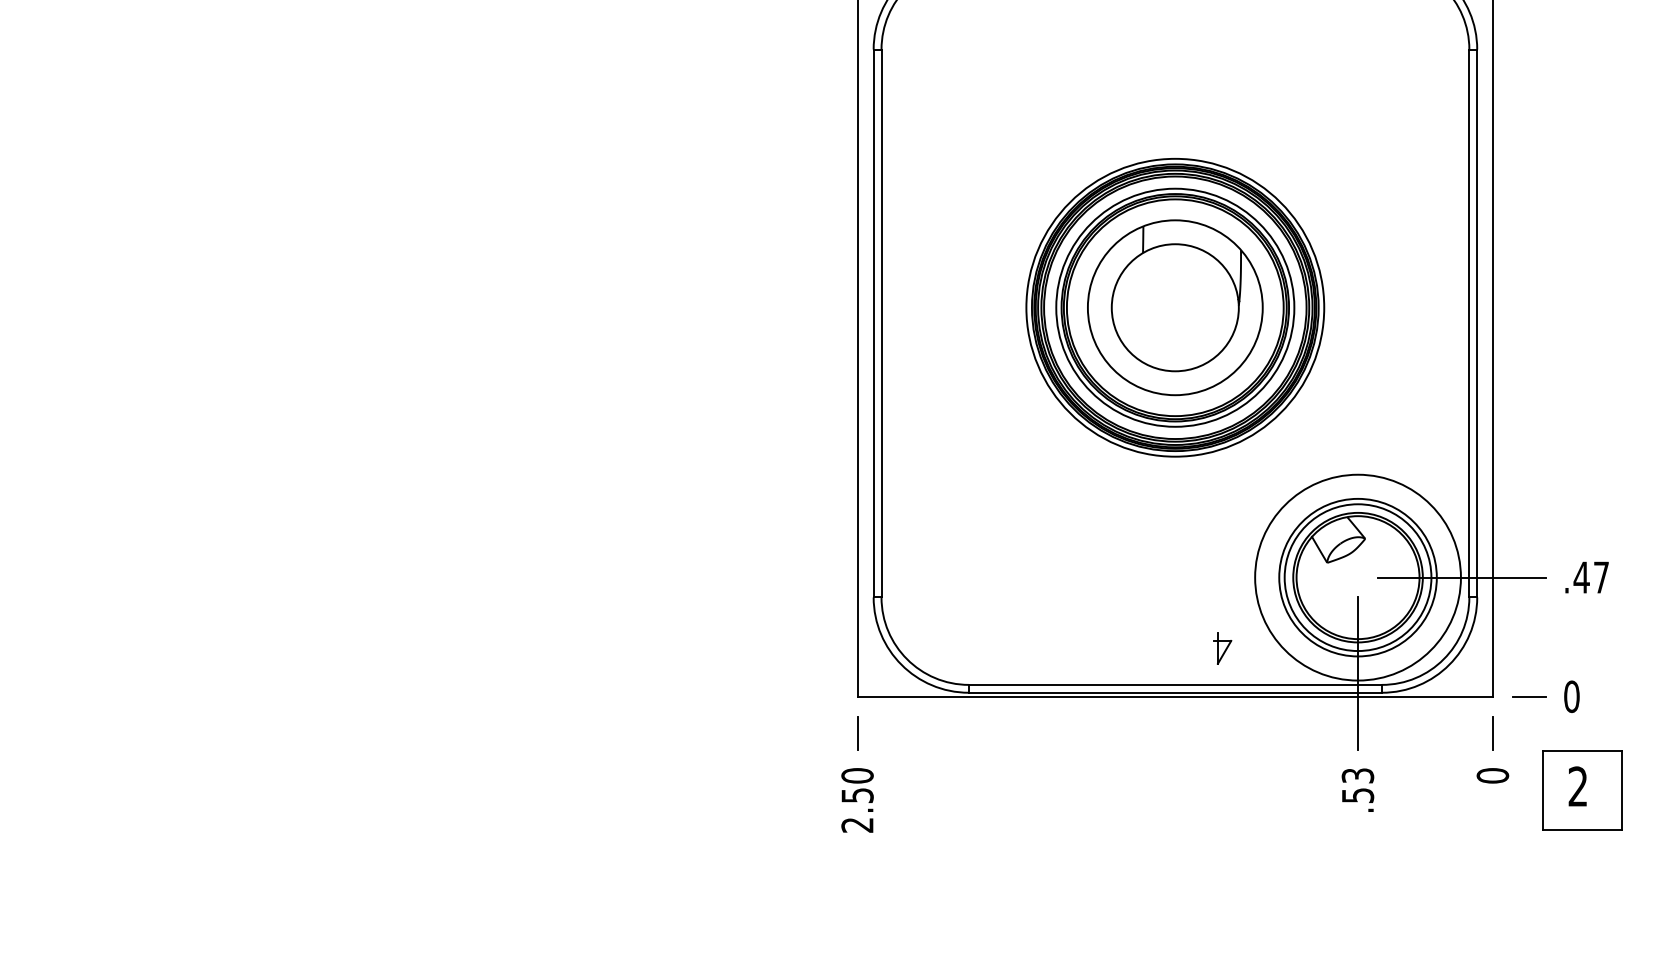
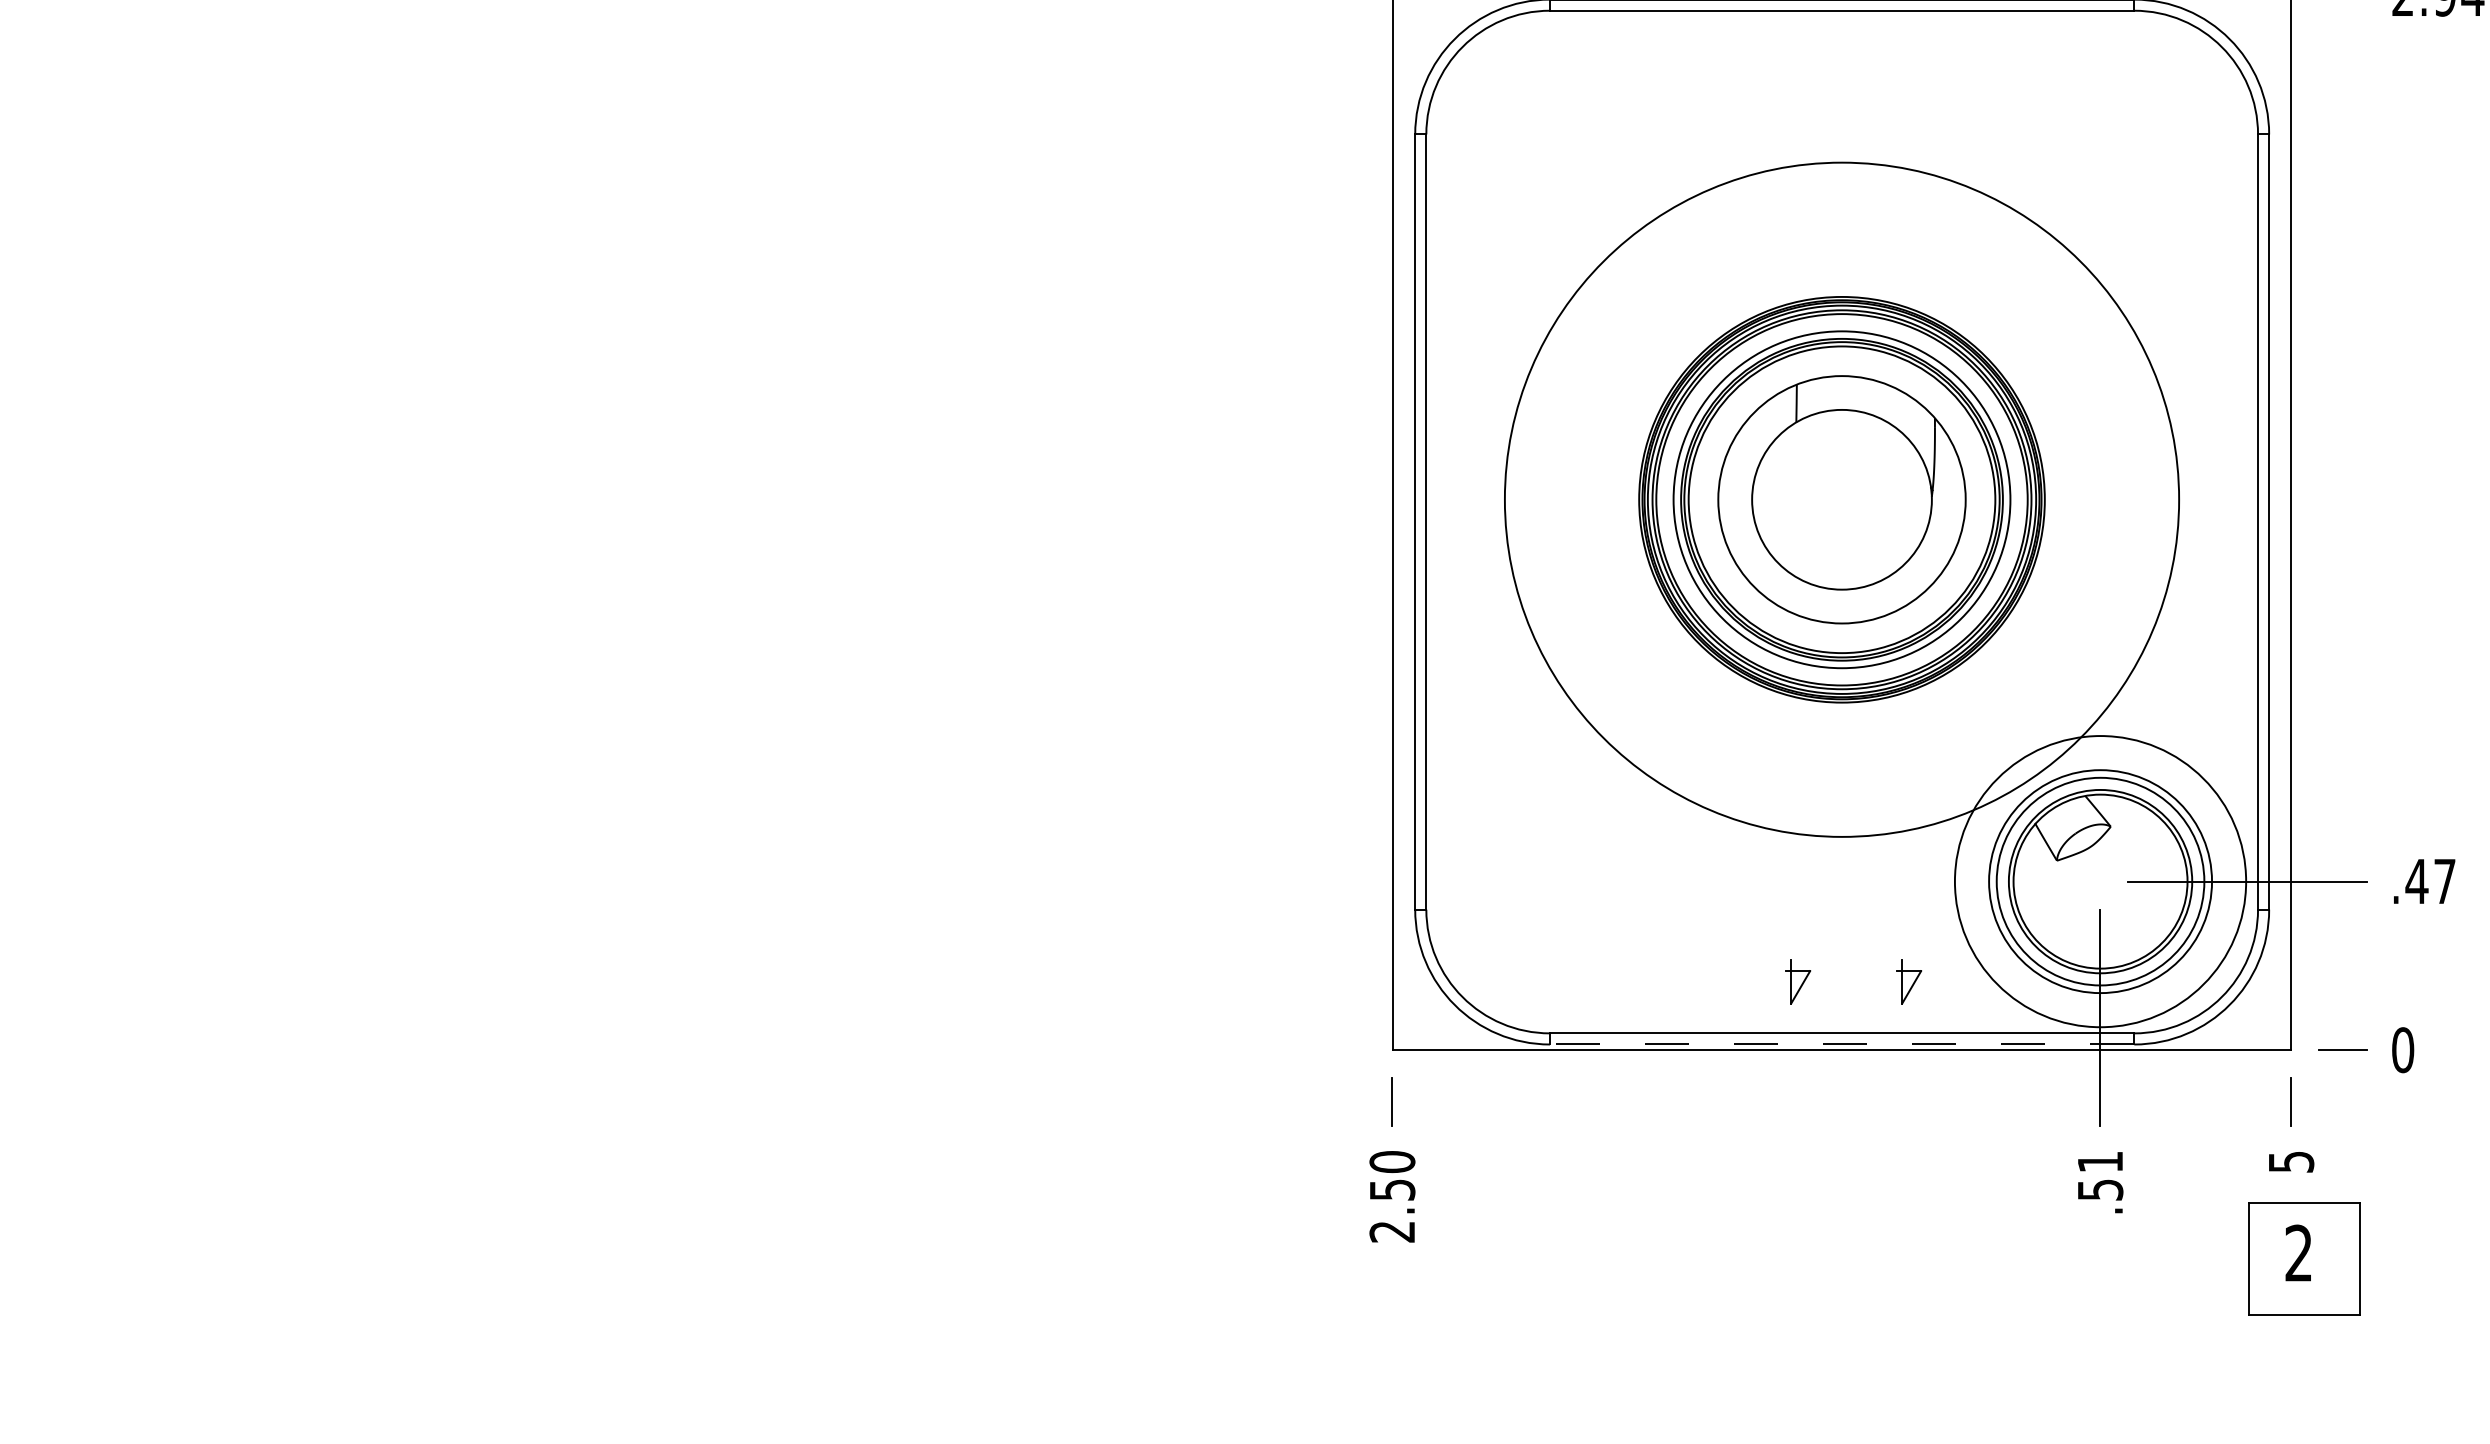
circle: (1174, 307) -> (1841, 499), size x1.6
part: (1144, 648) -> (1798, 981), added
line: (1174, 692) -> (1841, 1044), solid -> dashed
text: (1358, 775) -> (2100, 1161), .53 -> .51
text: (1493, 776) -> (2291, 1162), 0 -> 5
part: (1582, 790) -> (2304, 1258), moved

